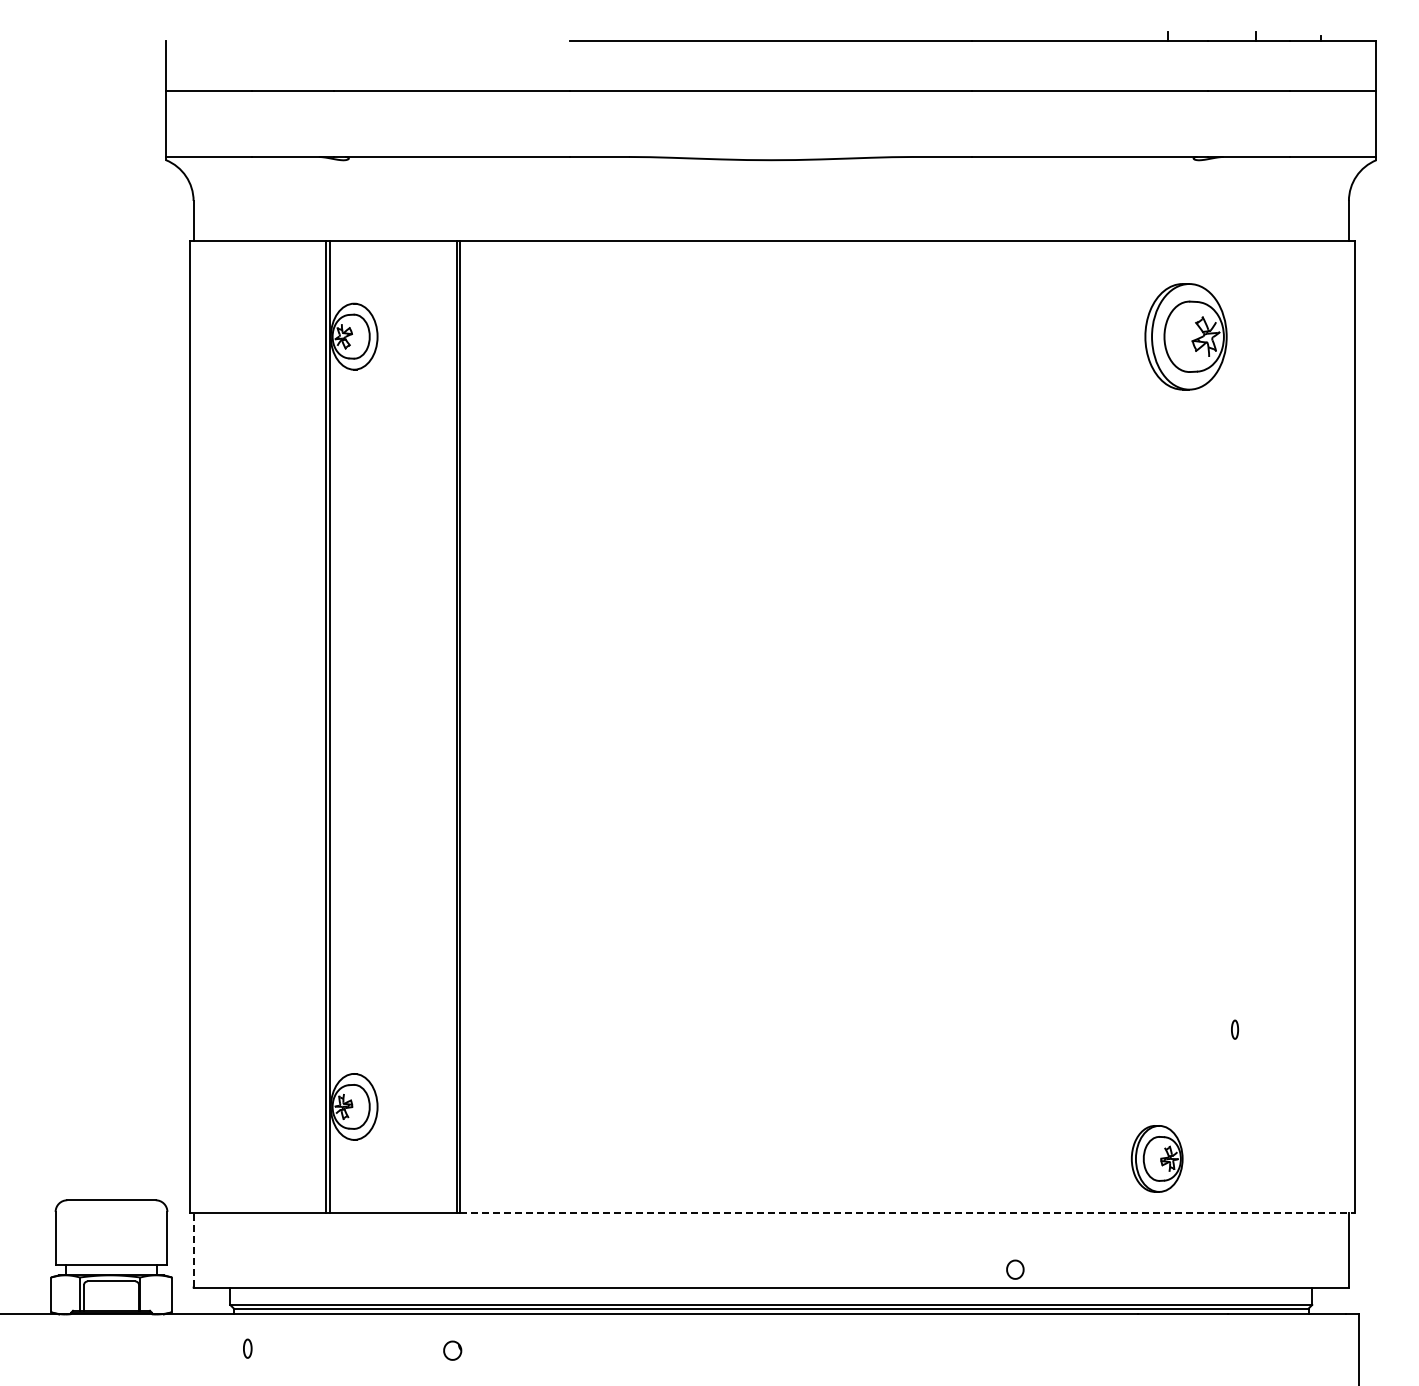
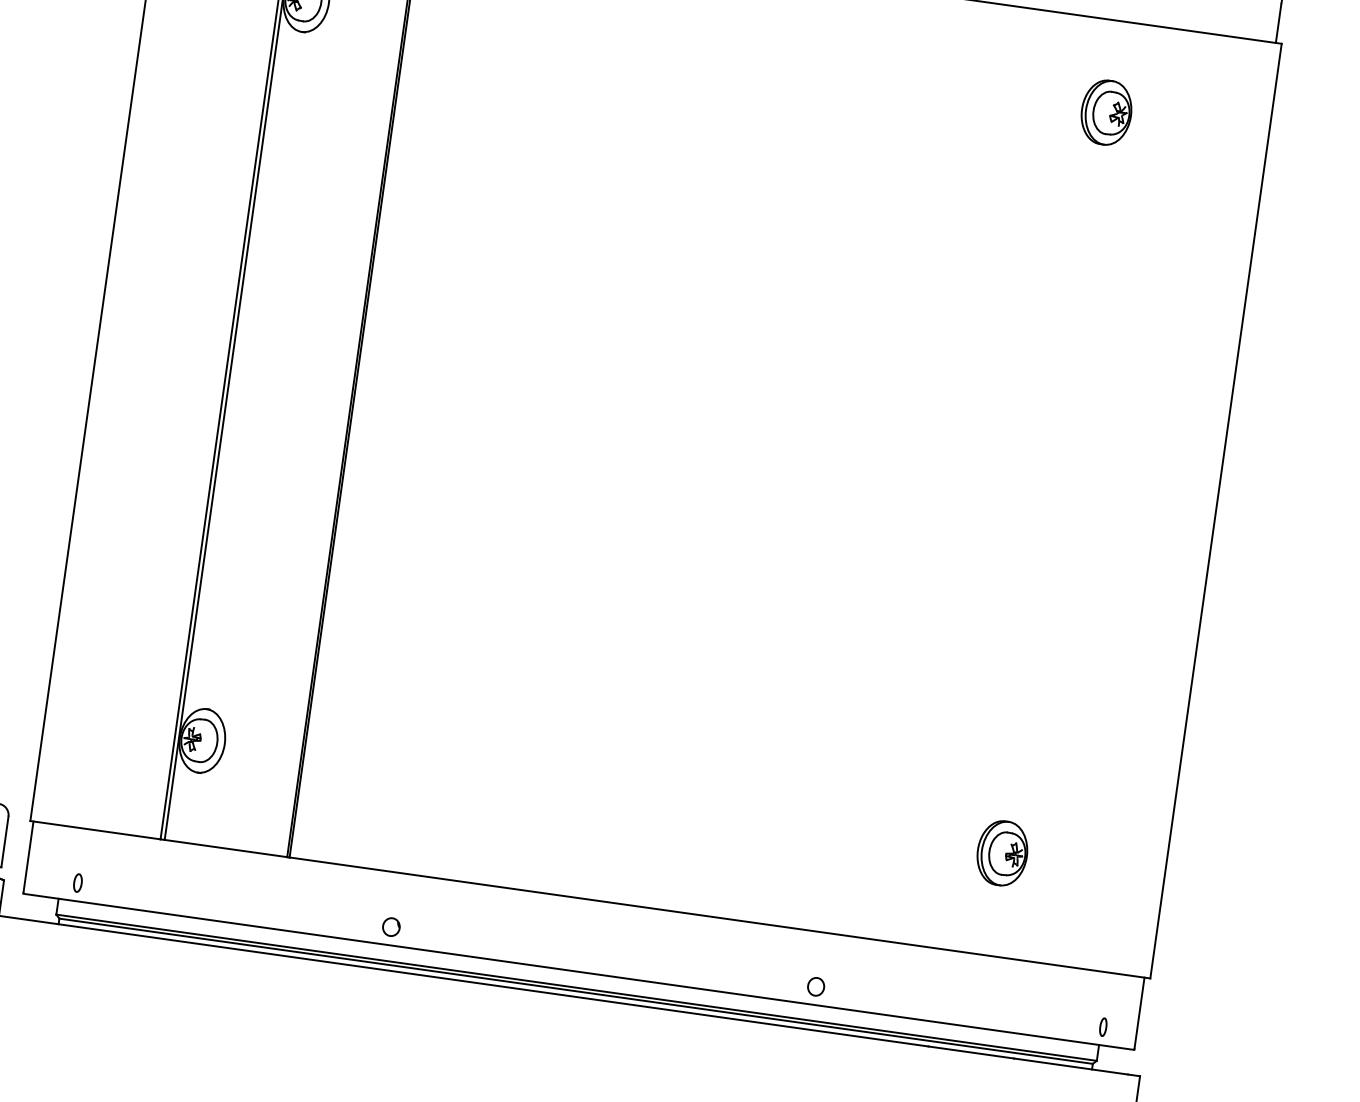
part: (1186, 336) -> (1106, 112), size x0.62
part: (1234, 1029) -> (1102, 1026), moved
part: (1157, 1158) -> (1002, 852), moved
line: (907, 1213) -> (719, 918), dashed -> solid
line: (193, 1249) -> (28, 856), dashed -> solid
part: (247, 1348) -> (77, 882), moved
part: (452, 1350) -> (391, 926), moved

